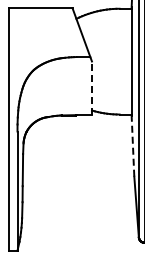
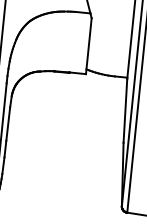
line: (91, 88) -> (88, 46), dashed -> solid
line: (132, 145) -> (124, 110), dashed -> solid

